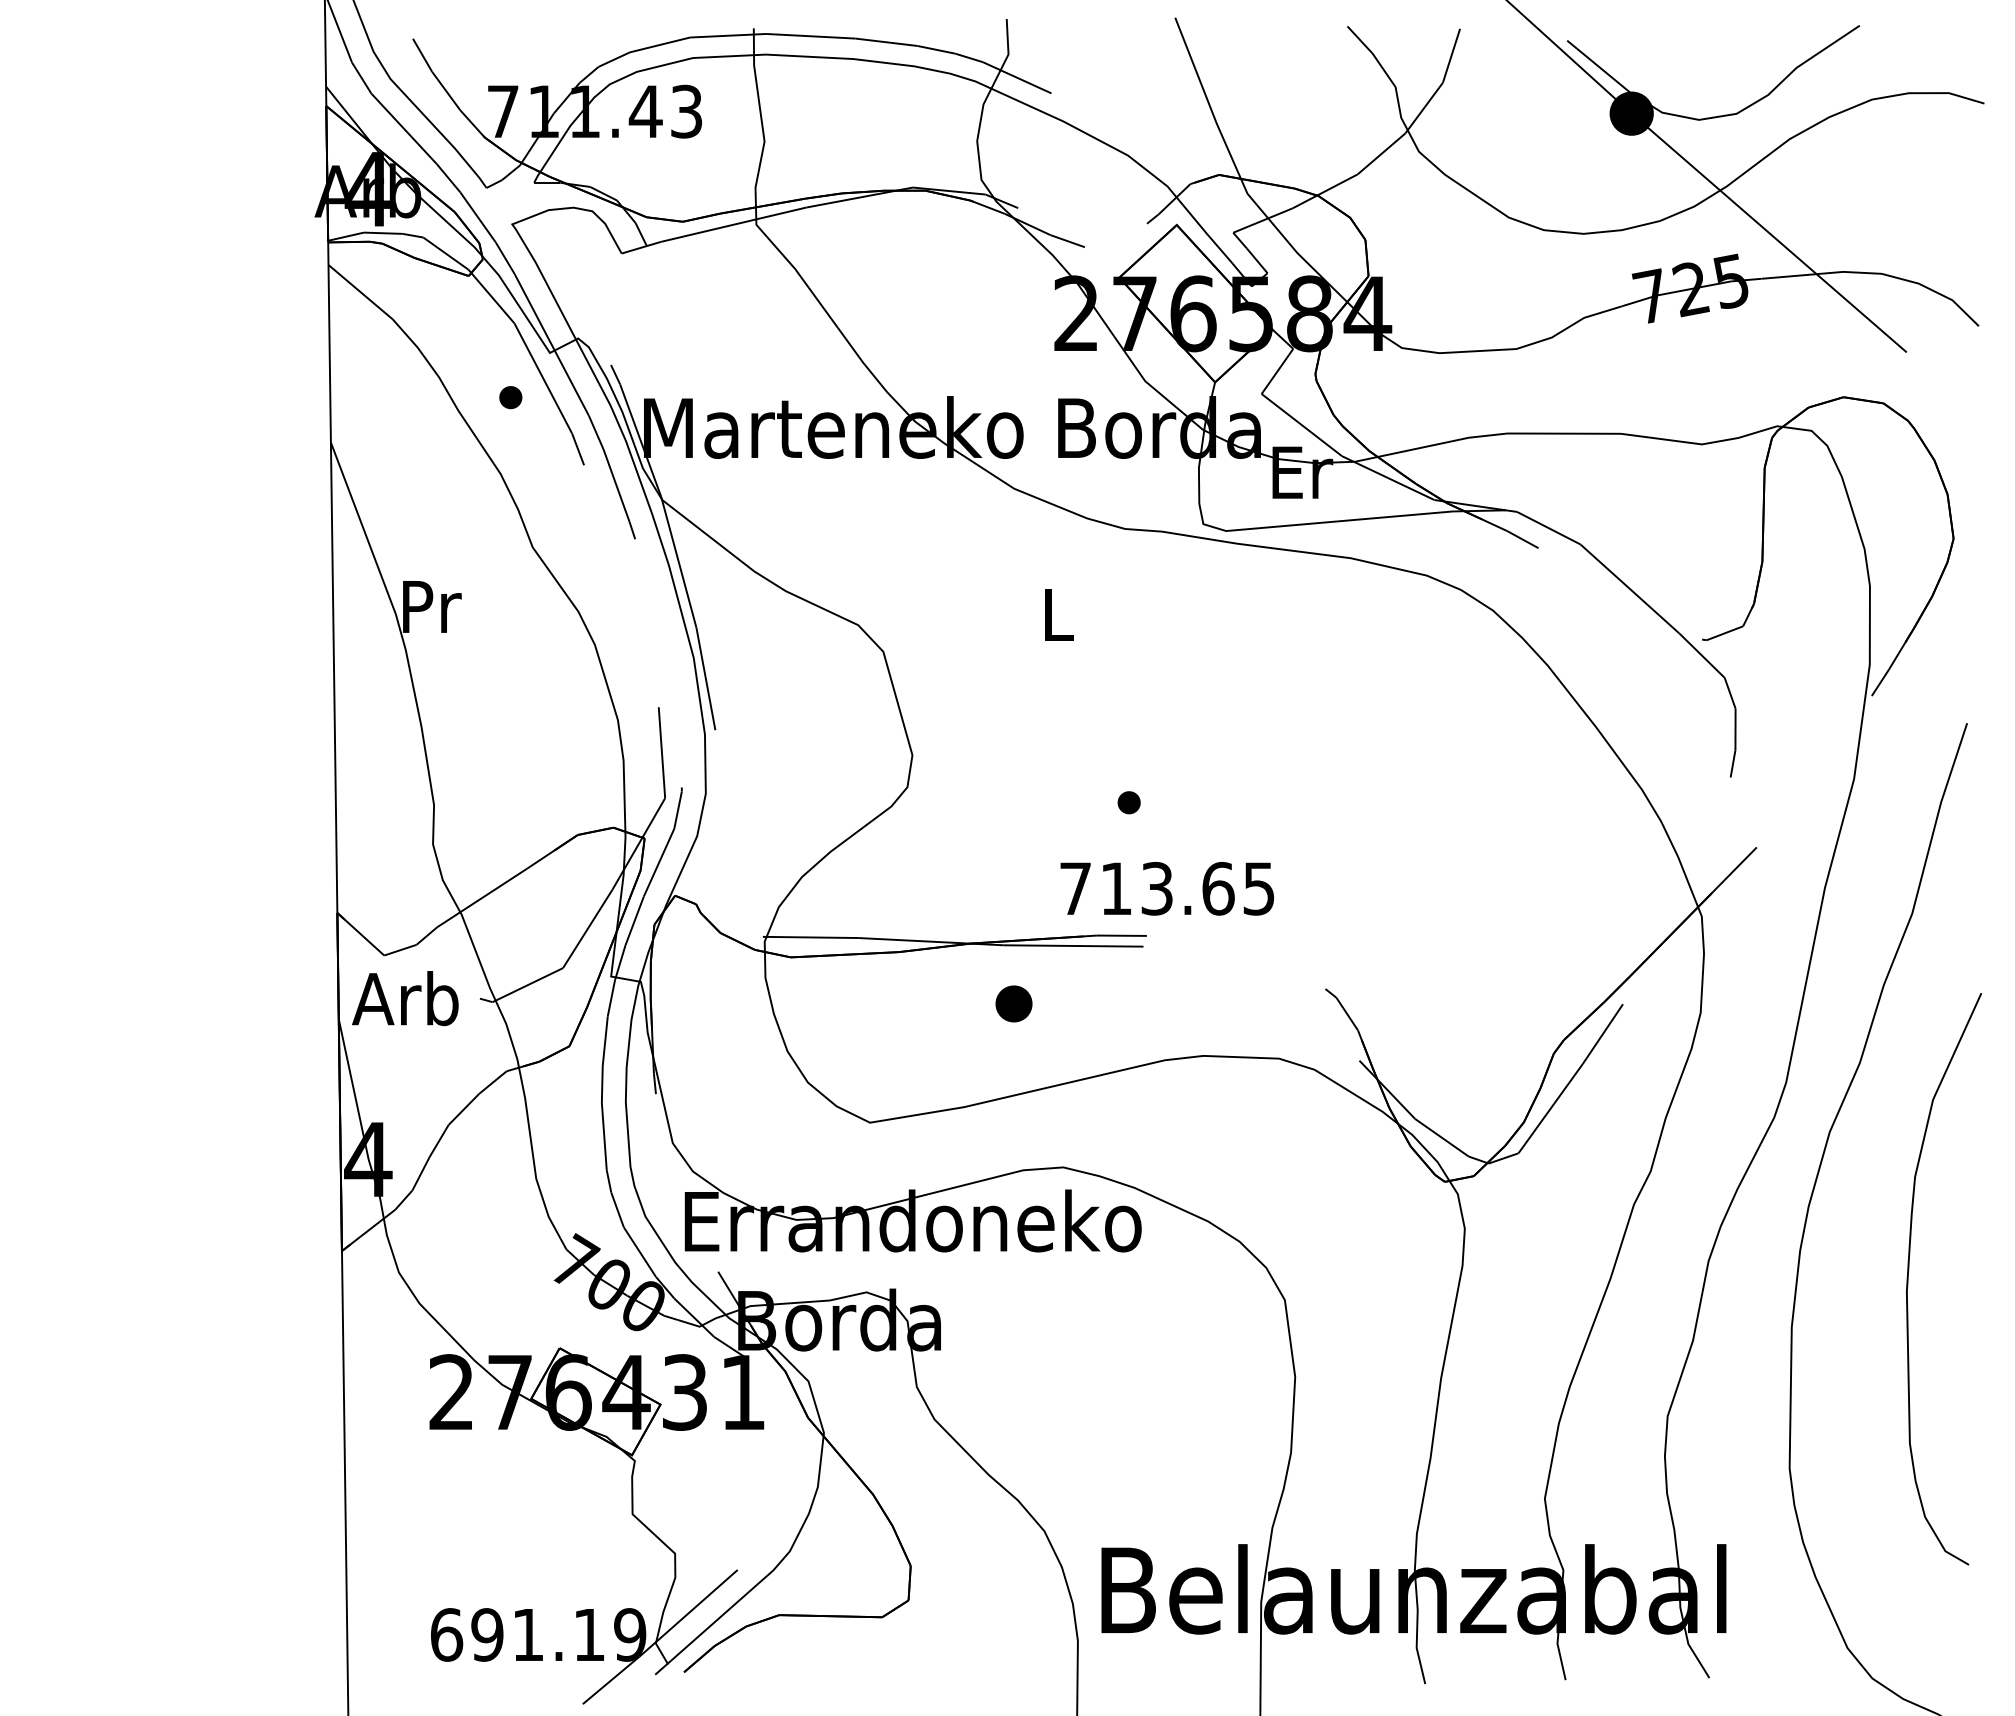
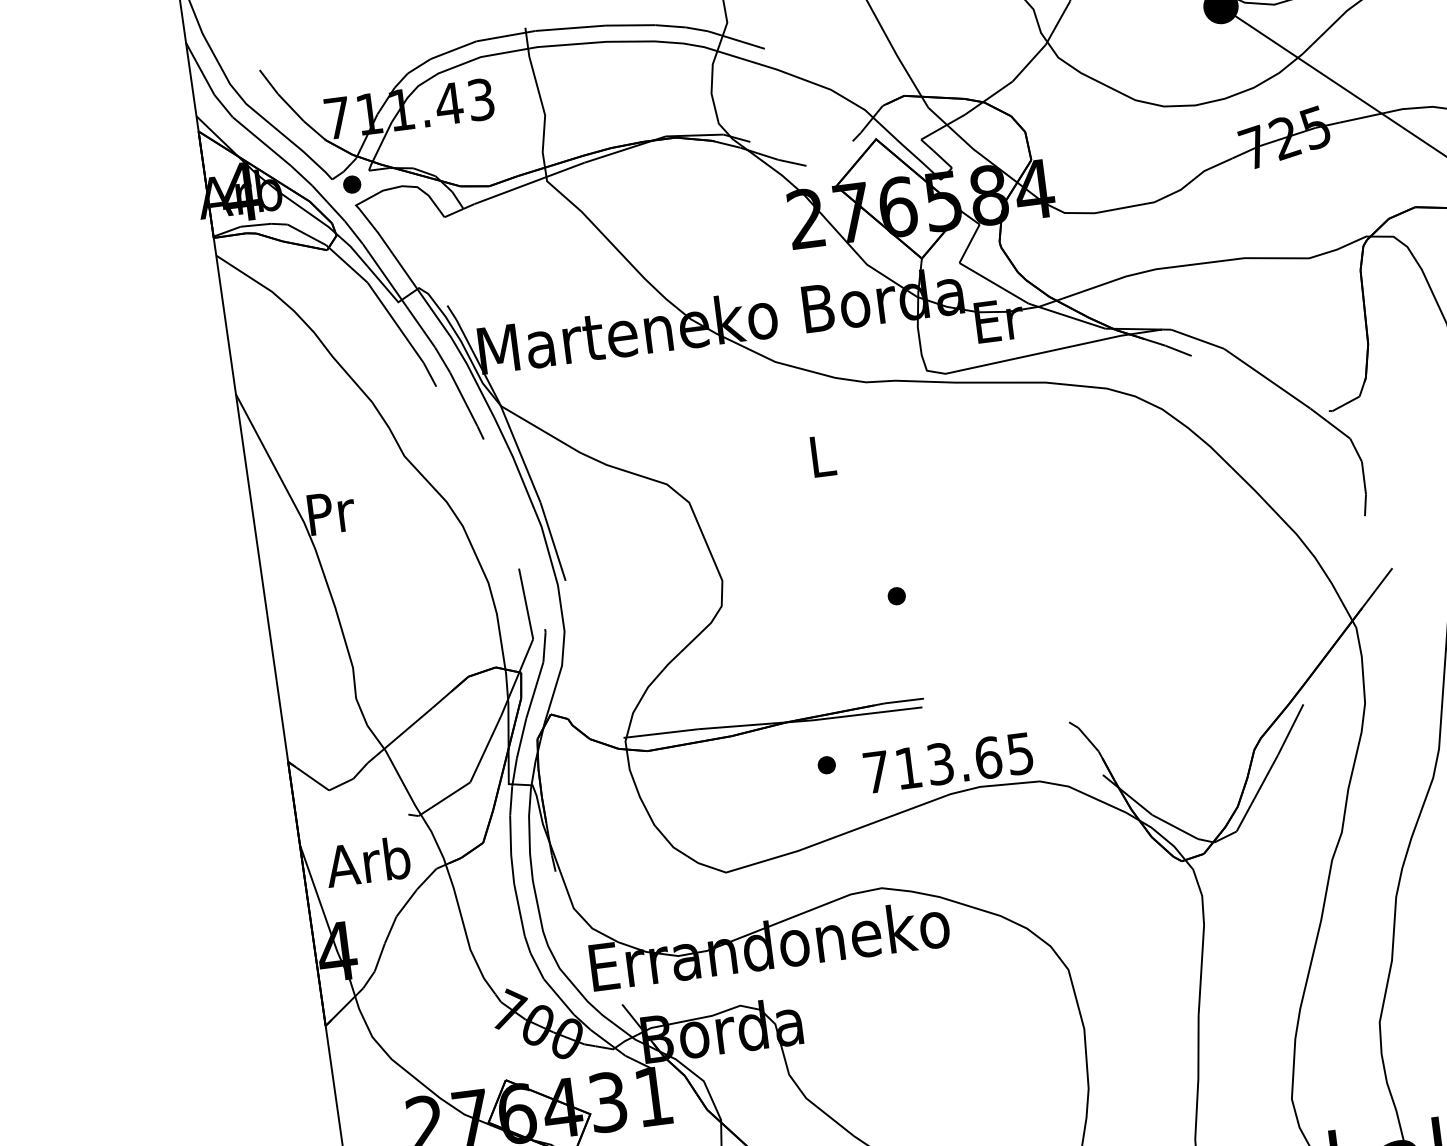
part: (510, 397) -> (351, 184), moved
text: (1166, 888) -> (947, 762), moved
text: (405, 998) -> (367, 861), moved
part: (1013, 1003) -> (826, 764), size x0.62

